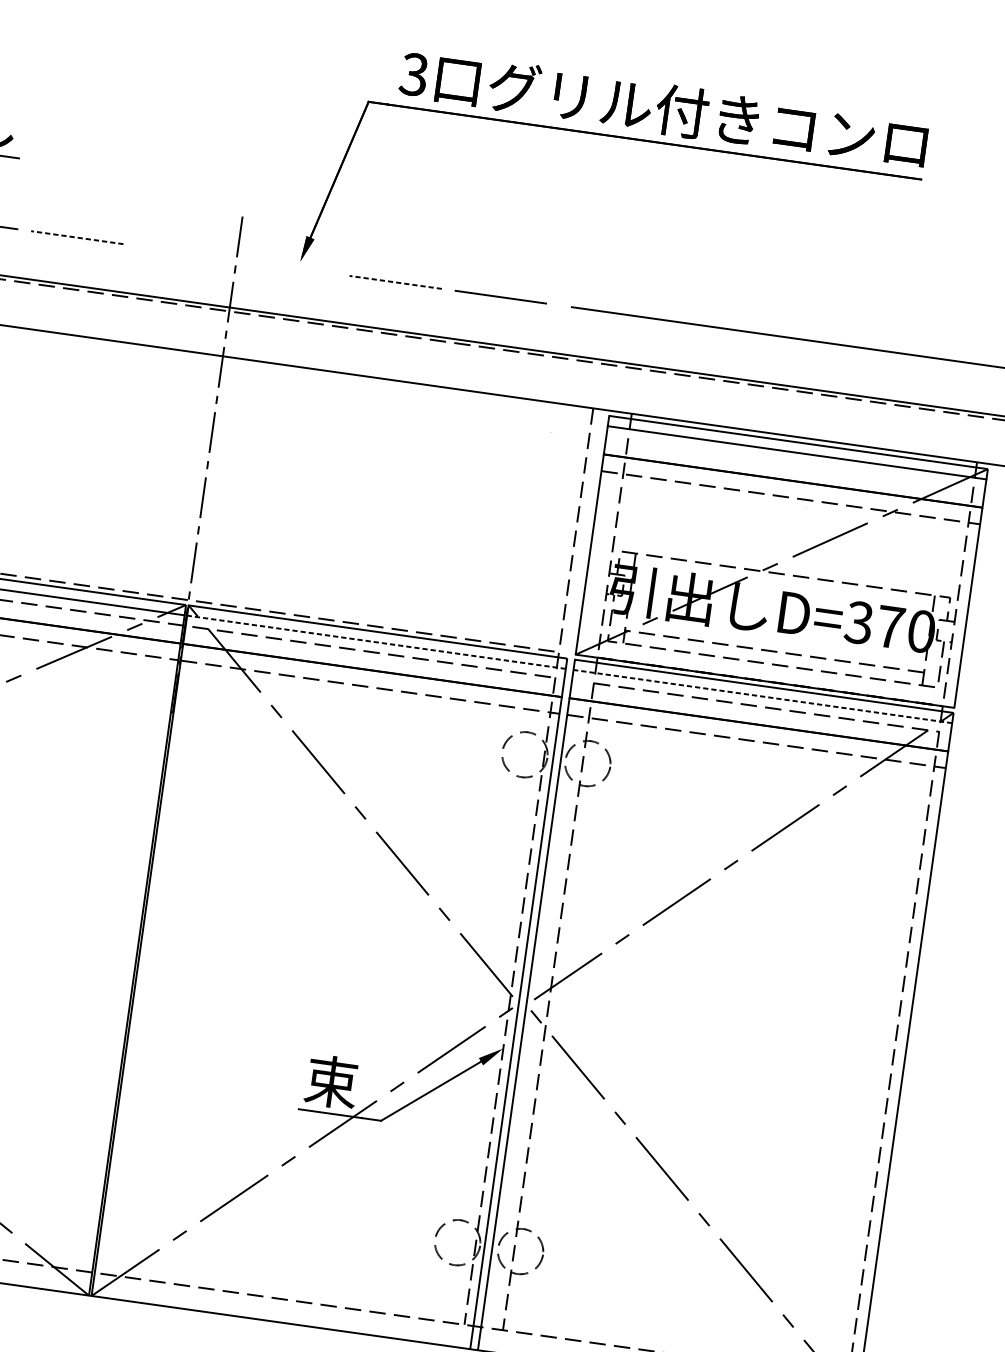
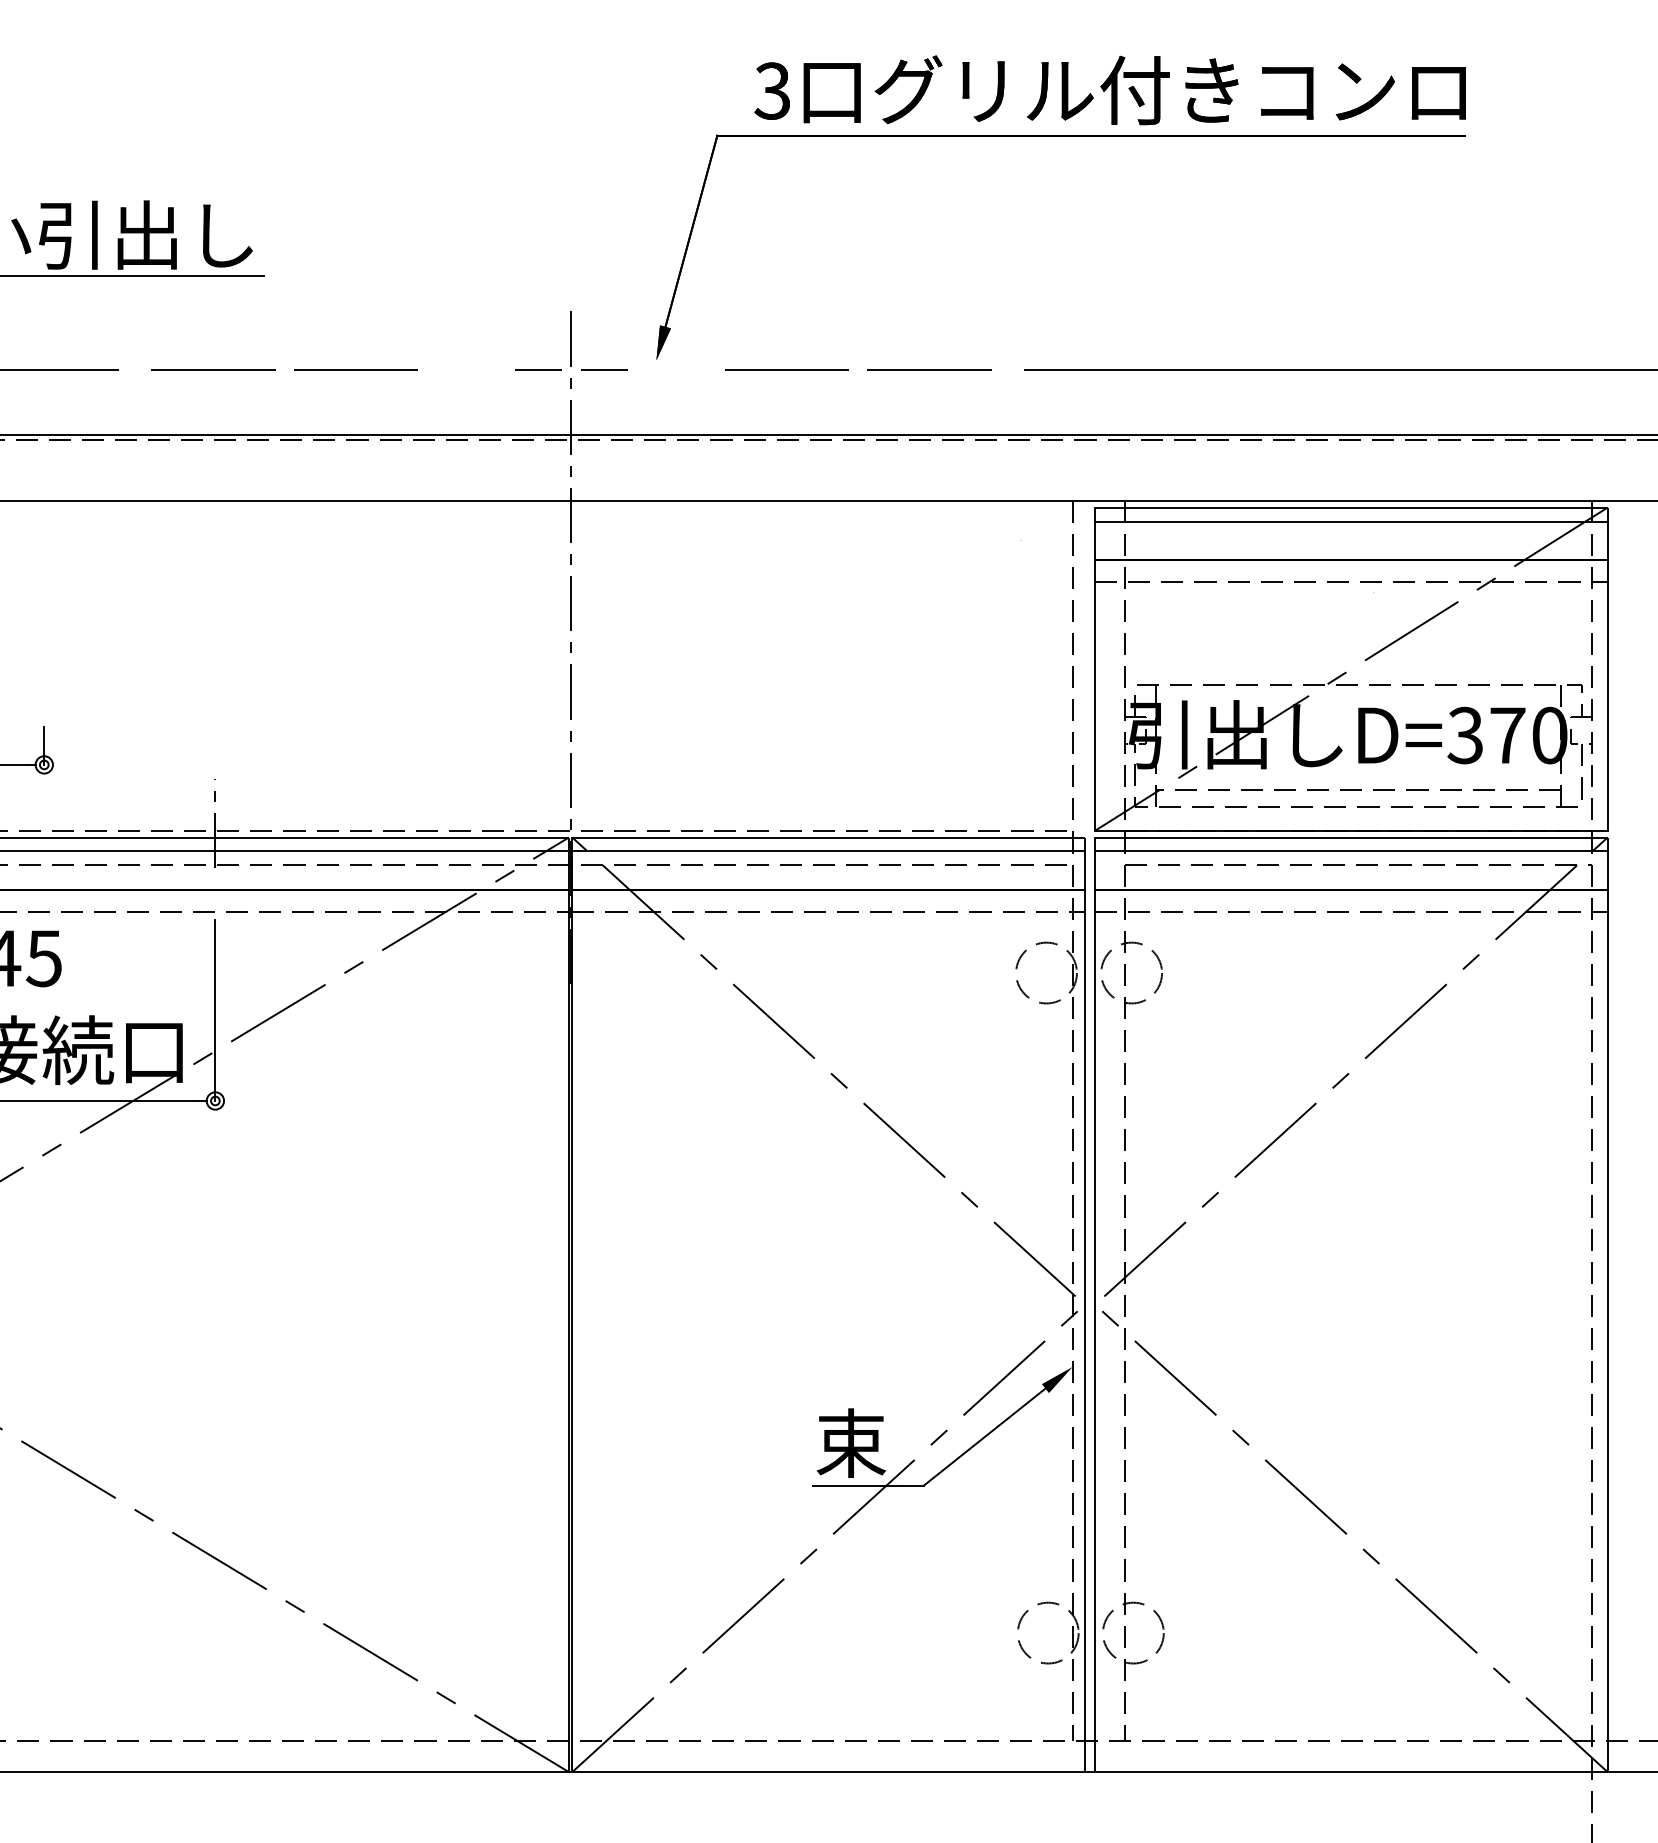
line: (76, 237) -> (355, 370), dashed -> solid
line: (212, 256) -> (538, 369), added
line: (260, 262) -> (604, 369), added
line: (395, 282) -> (786, 370), dashed -> solid
line: (376, 642) -> (828, 851), dashed -> solid
line: (762, 696) -> (1350, 851), dashed -> solid

